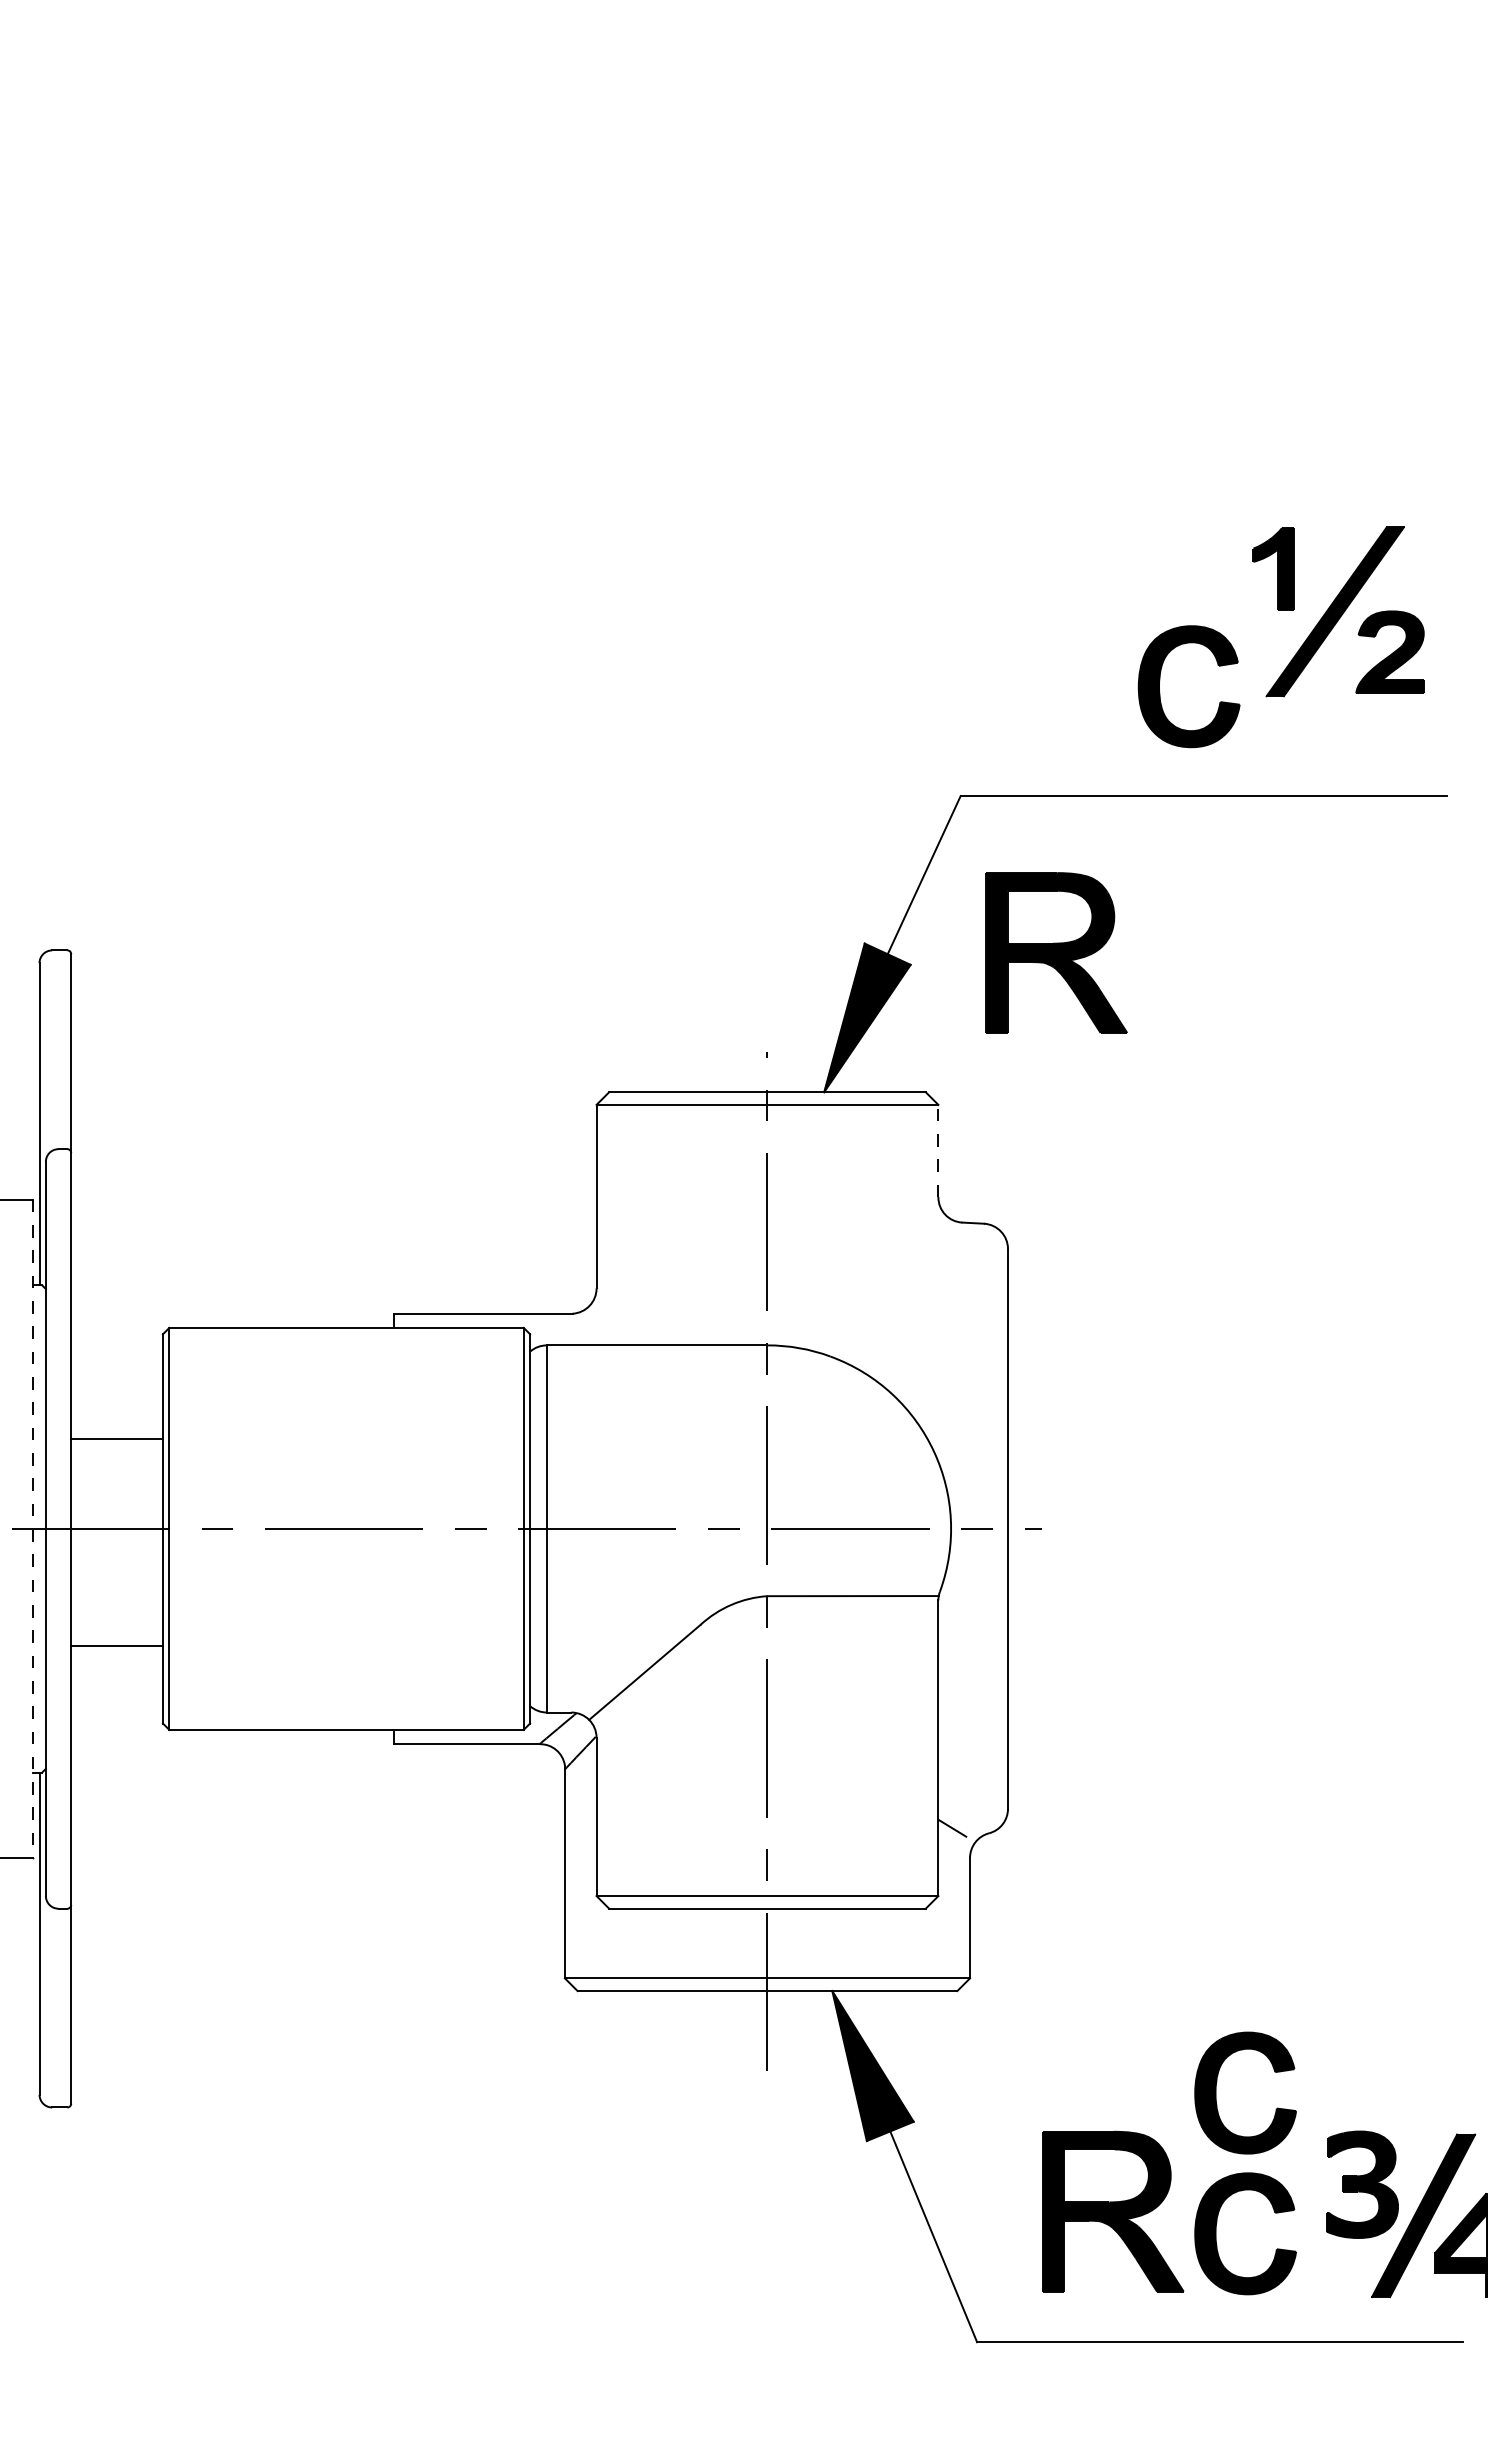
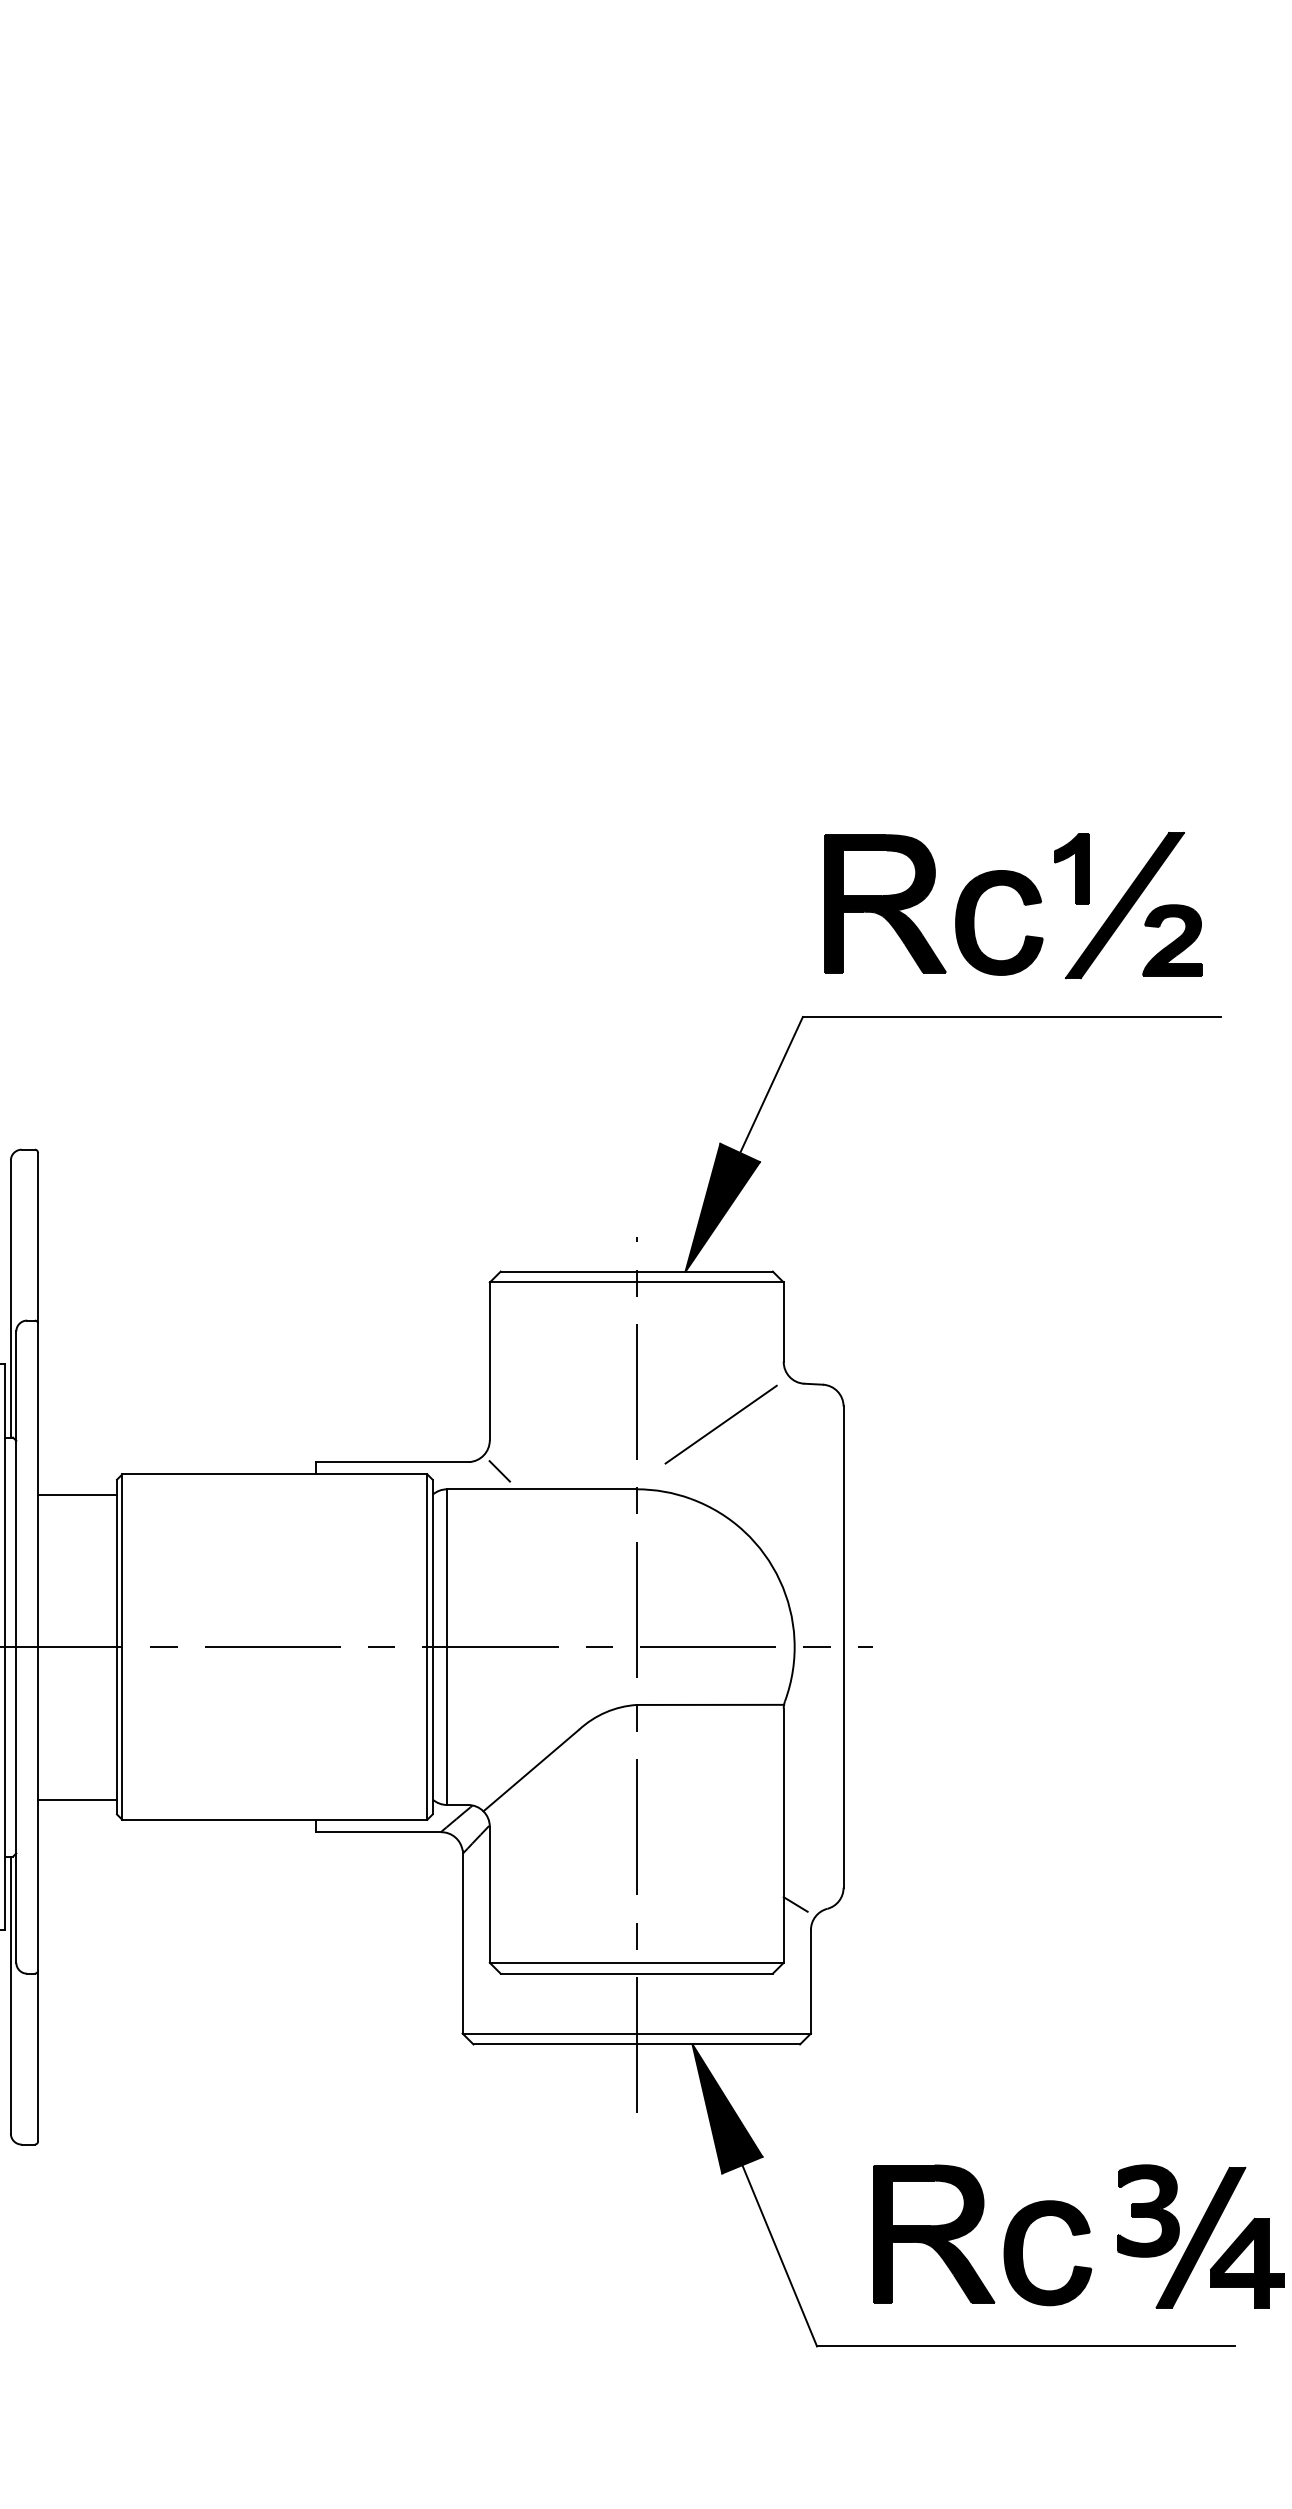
part: (1339, 611) -> (1128, 905), moved
part: (1056, 952) -> (885, 903), moved
line: (938, 1151) -> (783, 1322), dashed -> solid
line: (864, 1270) -> (720, 1424), added
line: (607, 1324) -> (499, 1471), added
line: (117, 1438) -> (77, 1494), moved
line: (33, 1529) -> (5, 1647), dashed -> solid
line: (117, 1645) -> (77, 1799), moved
part: (1217, 2086) -> (1023, 2126), removed

